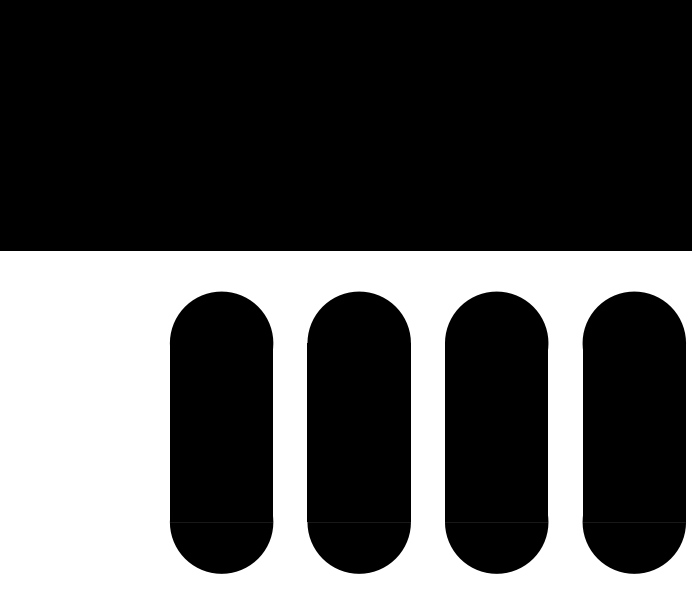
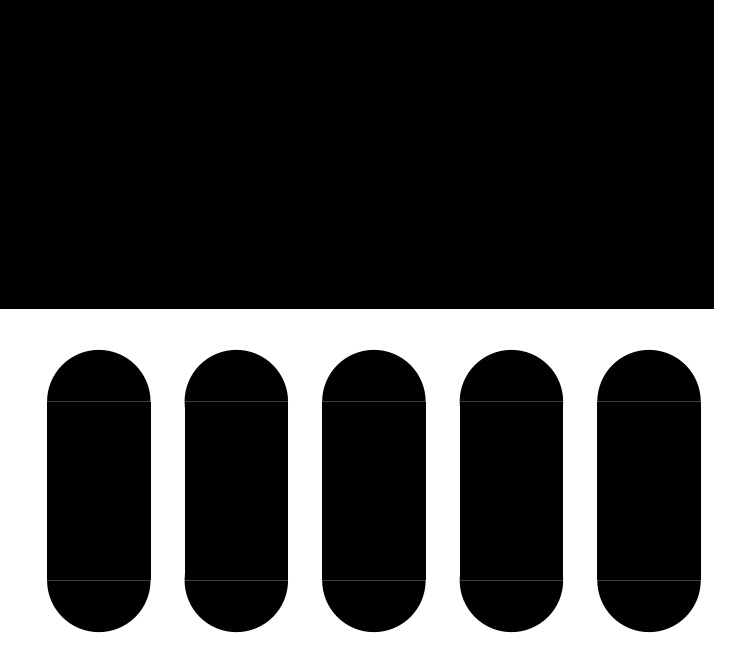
part: (83, 432) -> (98, 490), added

